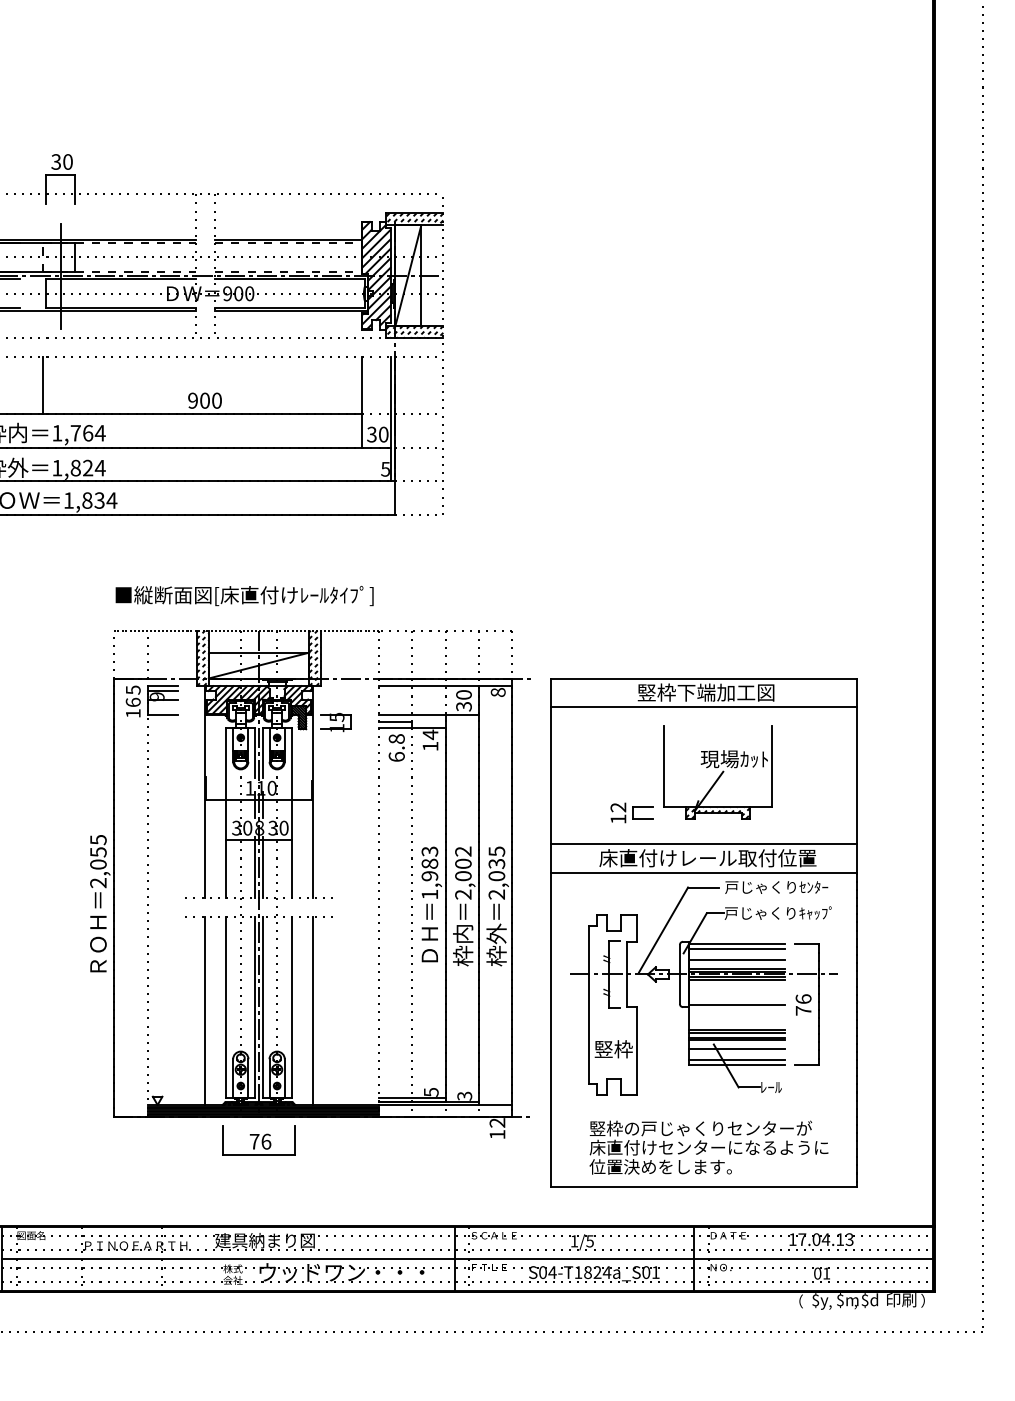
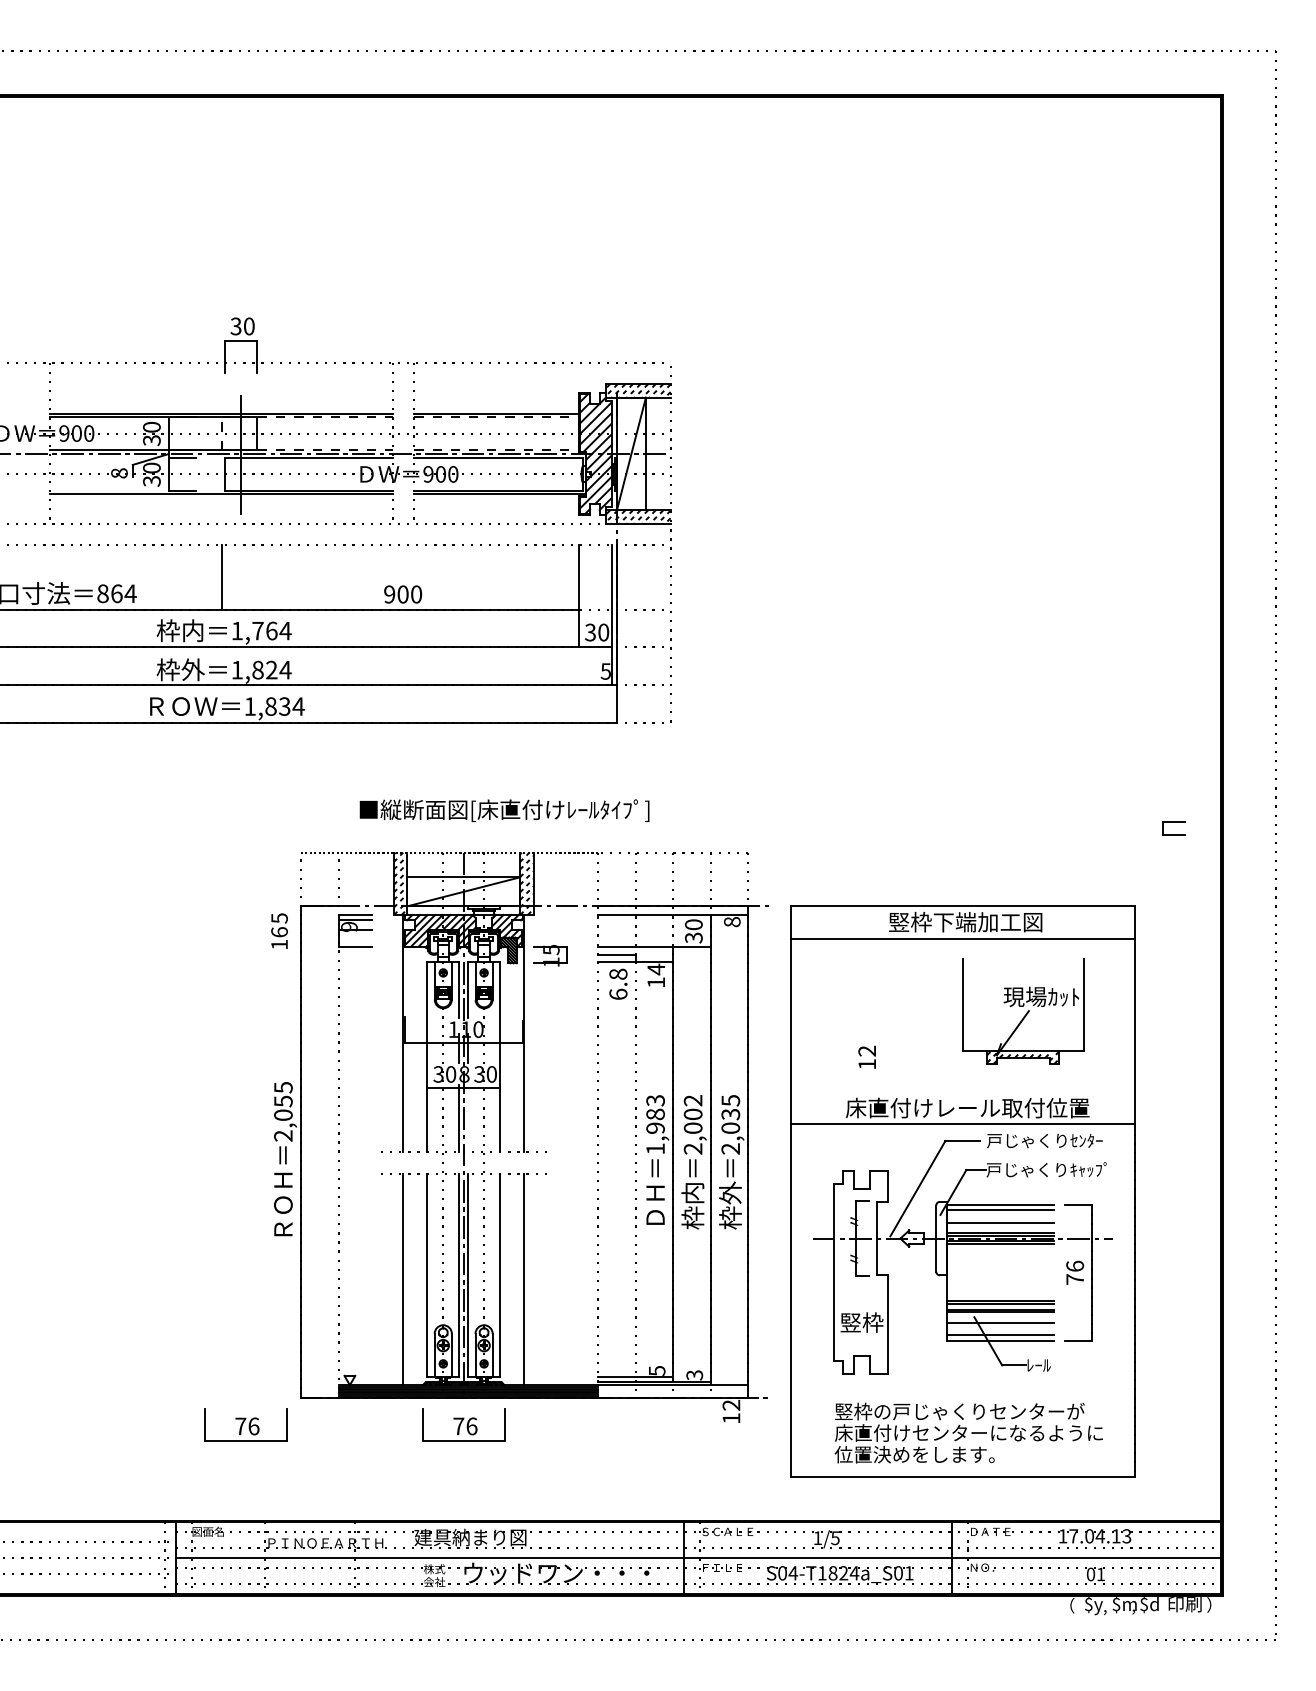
text: (244, 595) -> (504, 810), moved
text: (133, 700) -> (279, 930), moved
part: (718, 772) -> (1023, 1011), moved
part: (642, 813) -> (1173, 828), moved
line: (703, 844) -> (962, 1092), removed
line: (262, 867) -> (467, 1118), removed
line: (737, 1004) -> (1000, 1272), removed
part: (64, 1140) -> (245, 1424), added

